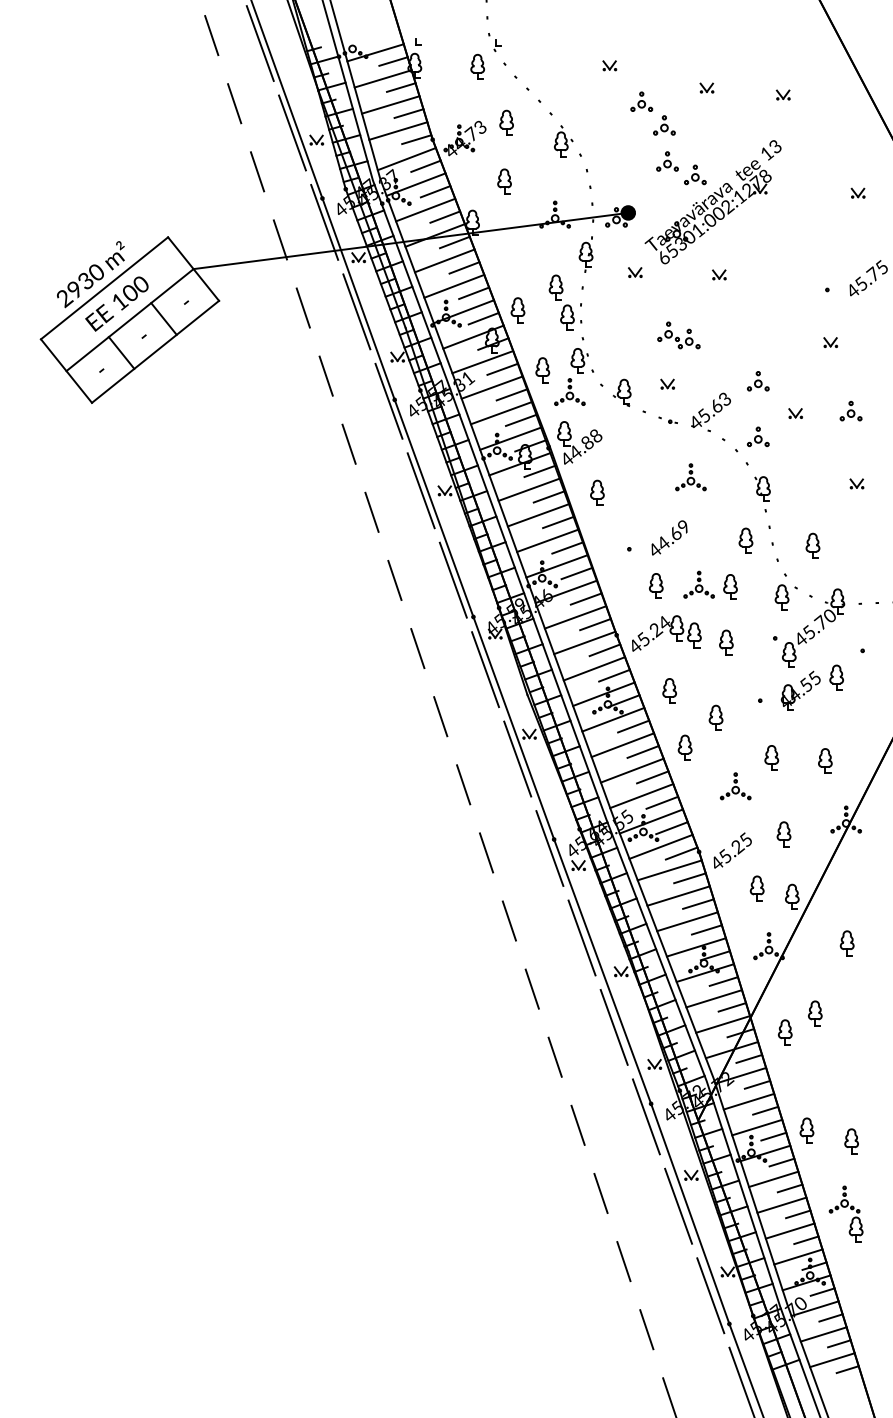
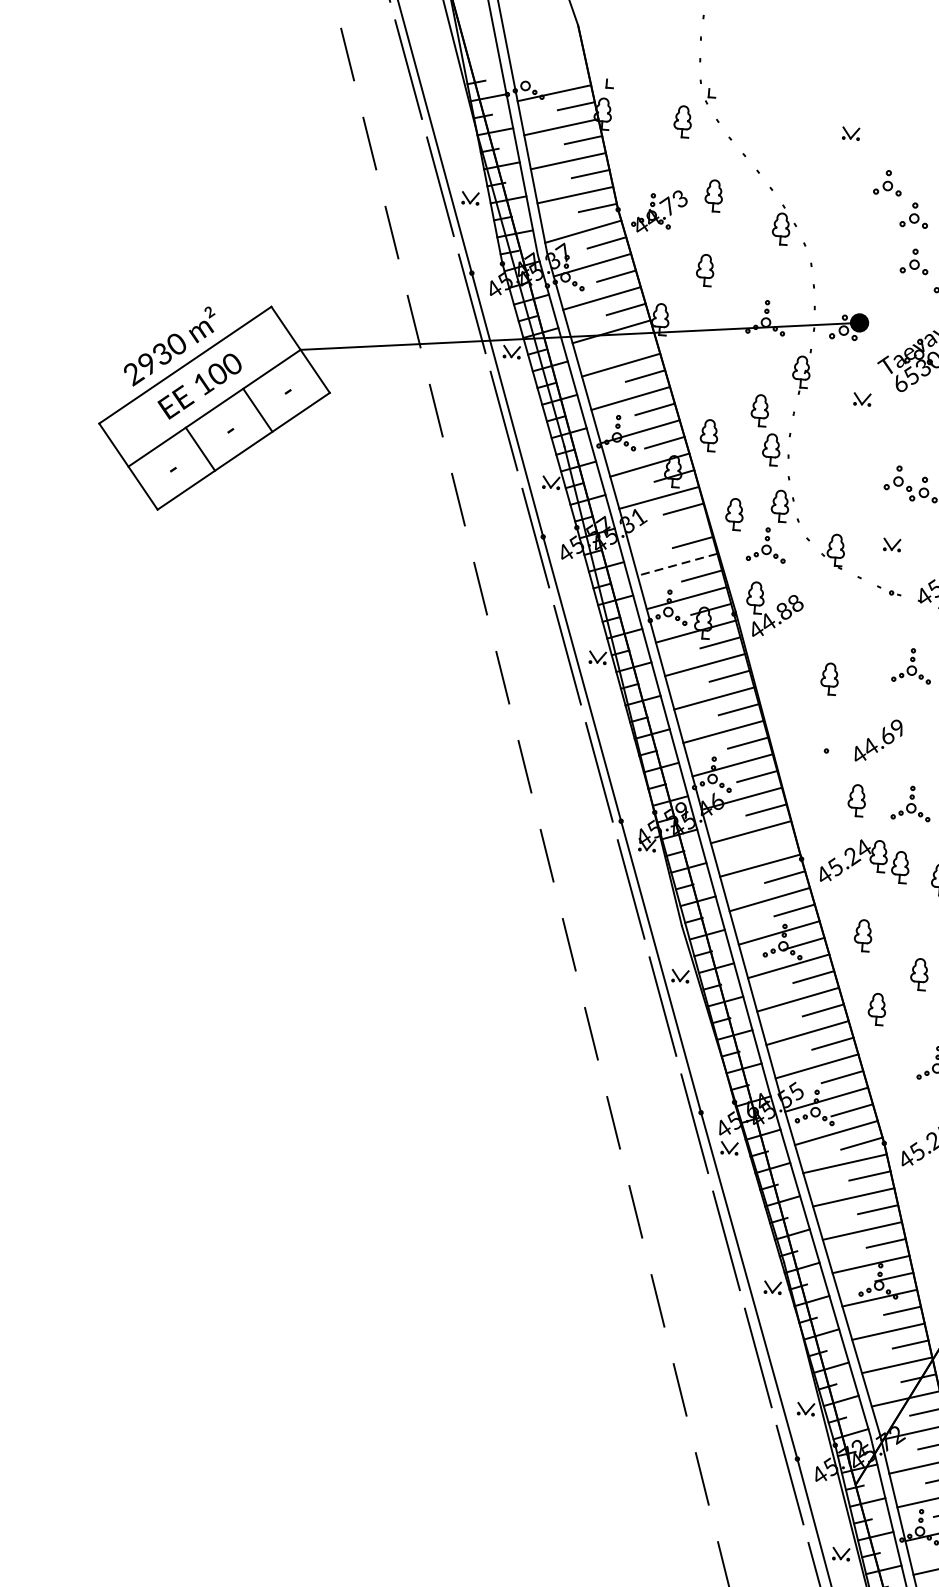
line: (454, 242) -> (635, 342), removed
line: (491, 387) -> (667, 531), removed
line: (500, 413) -> (676, 565), solid -> dashed
part: (597, 492) -> (829, 678), moved
line: (595, 624) -> (775, 843), removed

